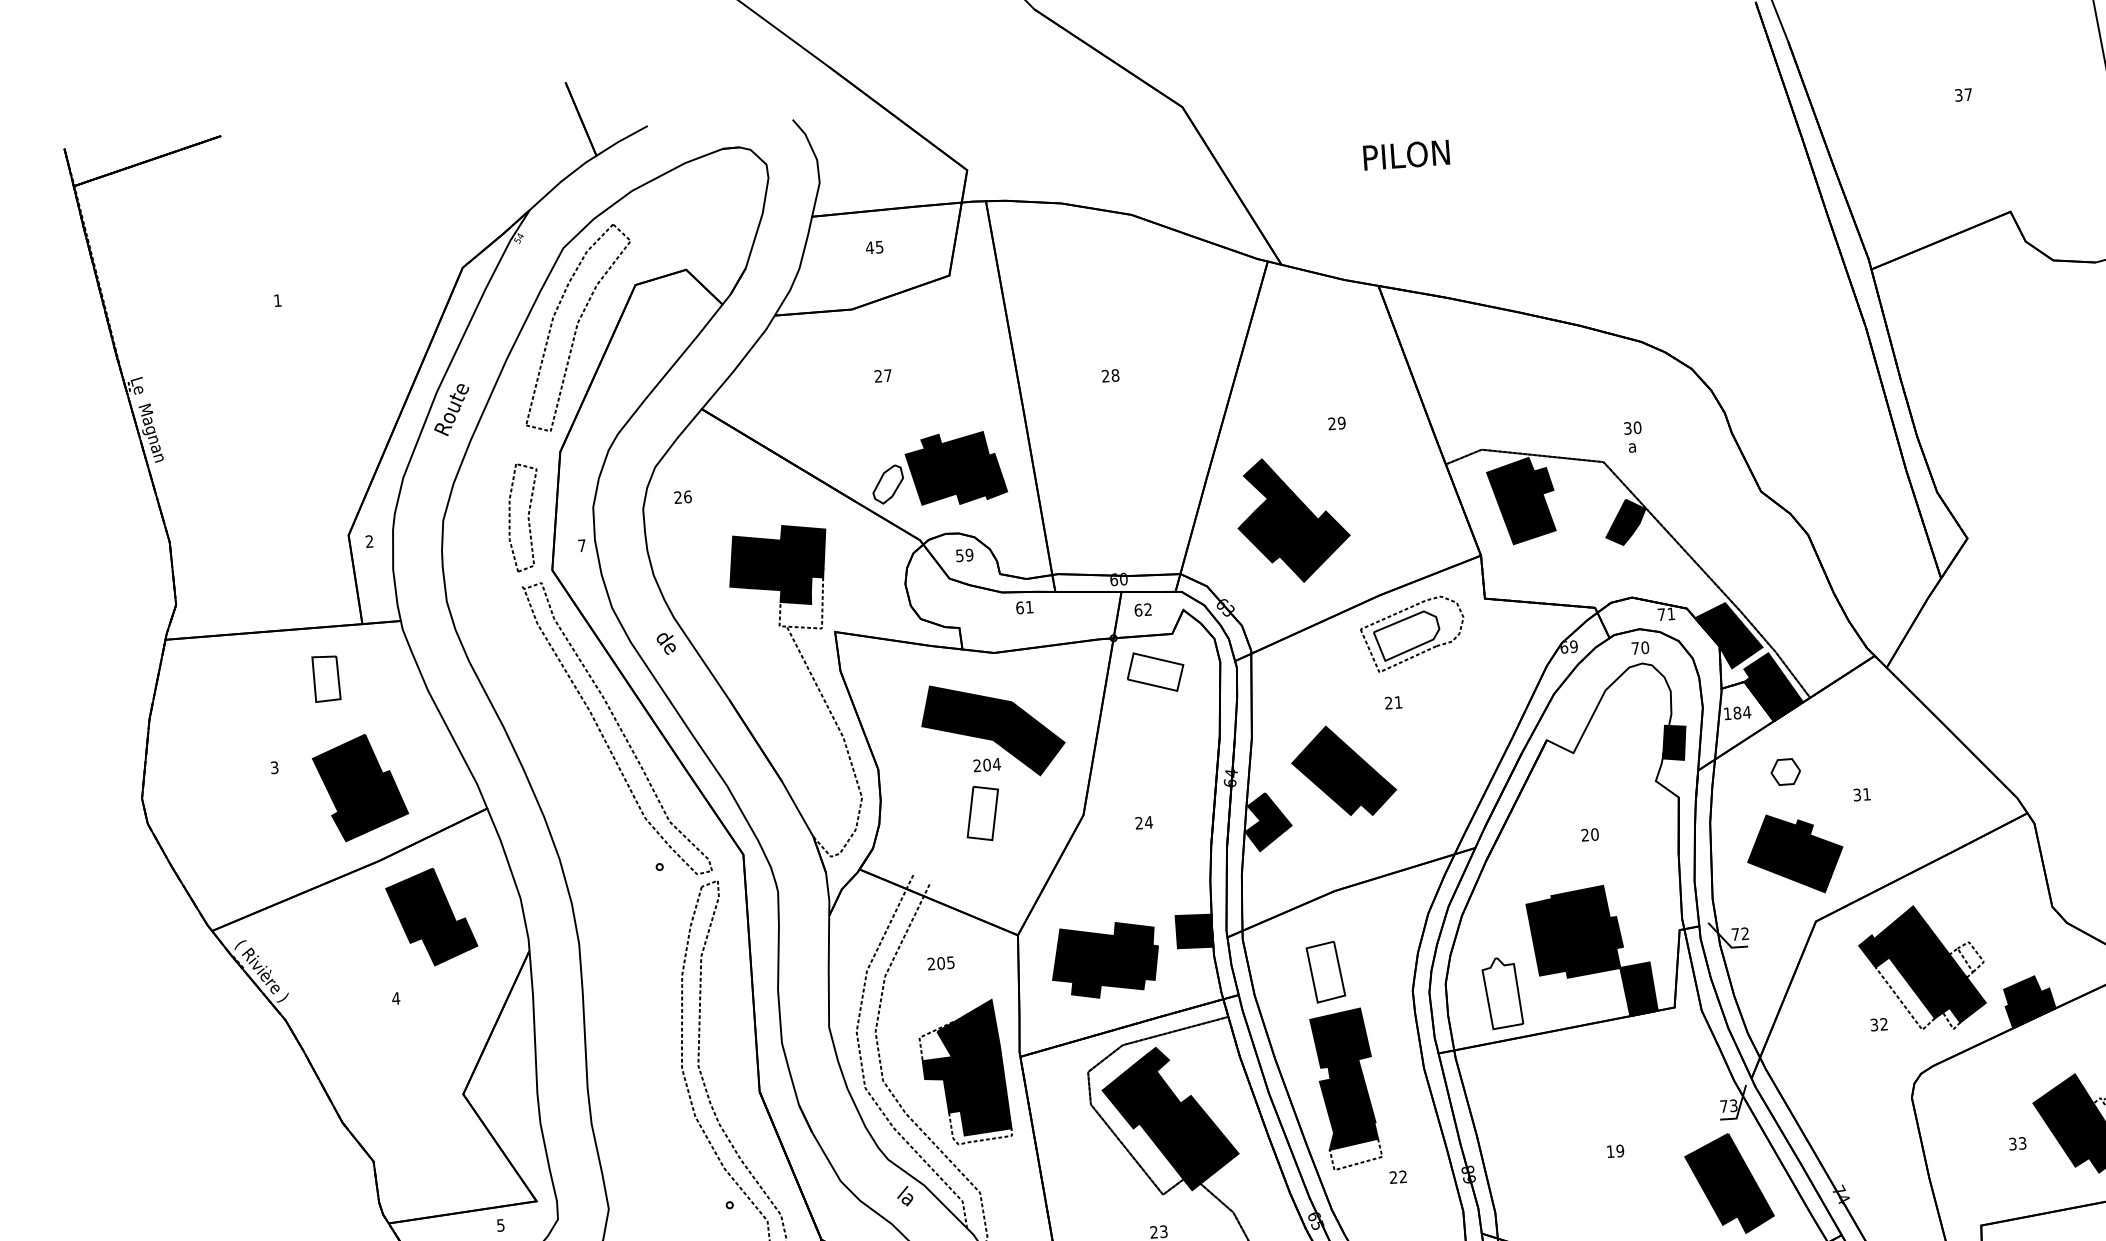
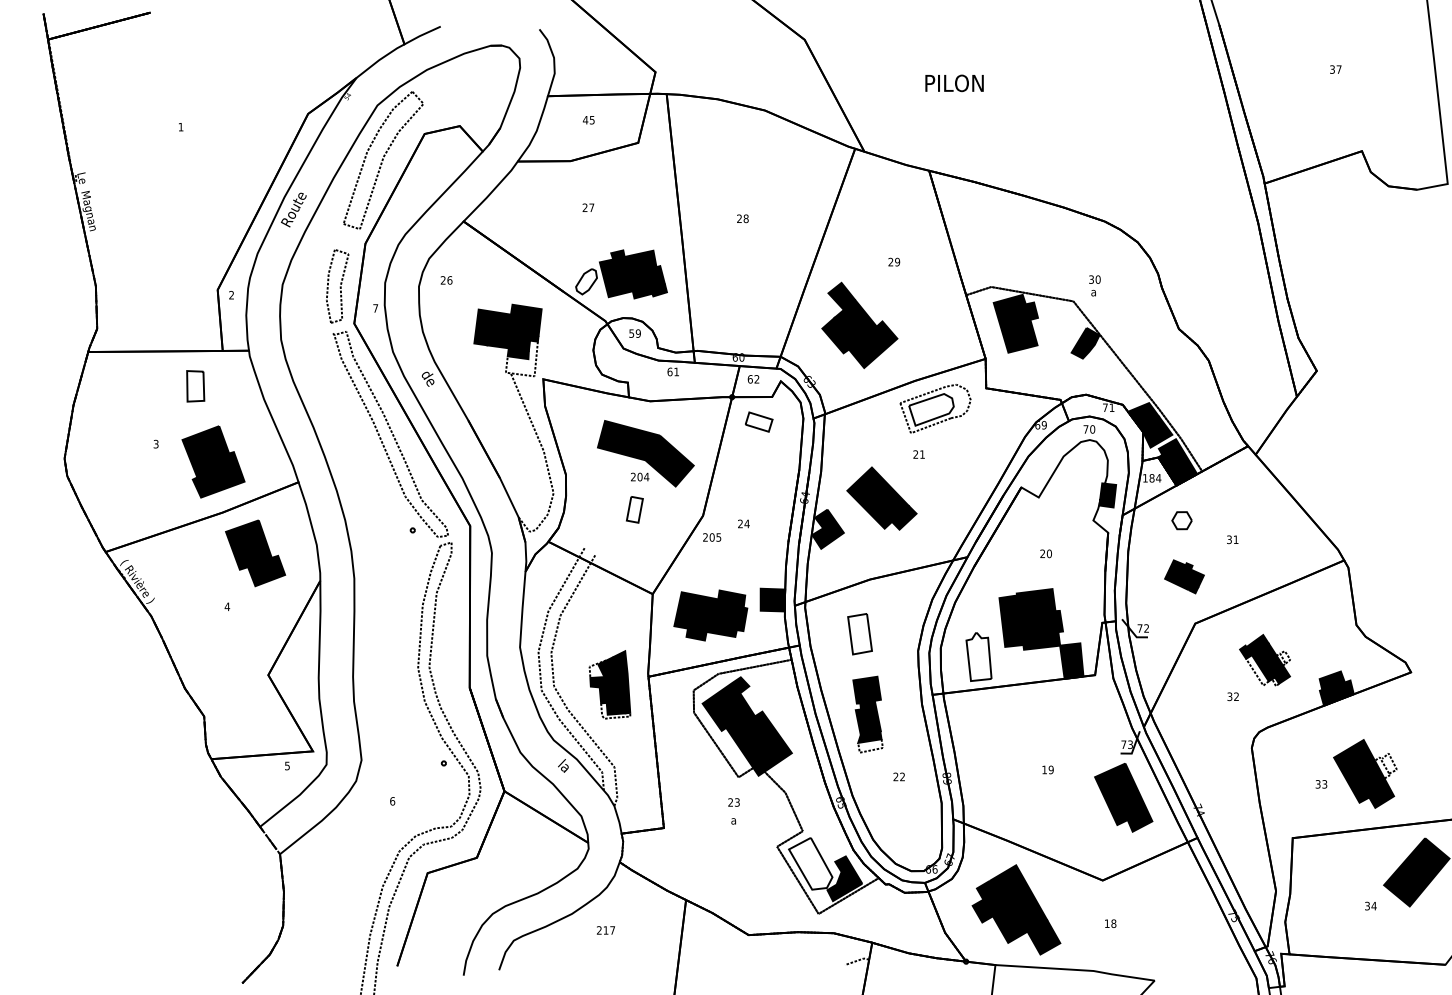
part: (1156, 671) -> (759, 421), size x0.7
part: (982, 813) -> (634, 509), size x0.7
part: (1795, 853) -> (1184, 576), size x0.6
text: (941, 963) -> (712, 537), moved
part: (1921, 968) -> (1264, 660), size x0.6
part: (964, 1072) -> (609, 684), size x0.7
part: (1345, 1089) -> (867, 714), size x0.7

